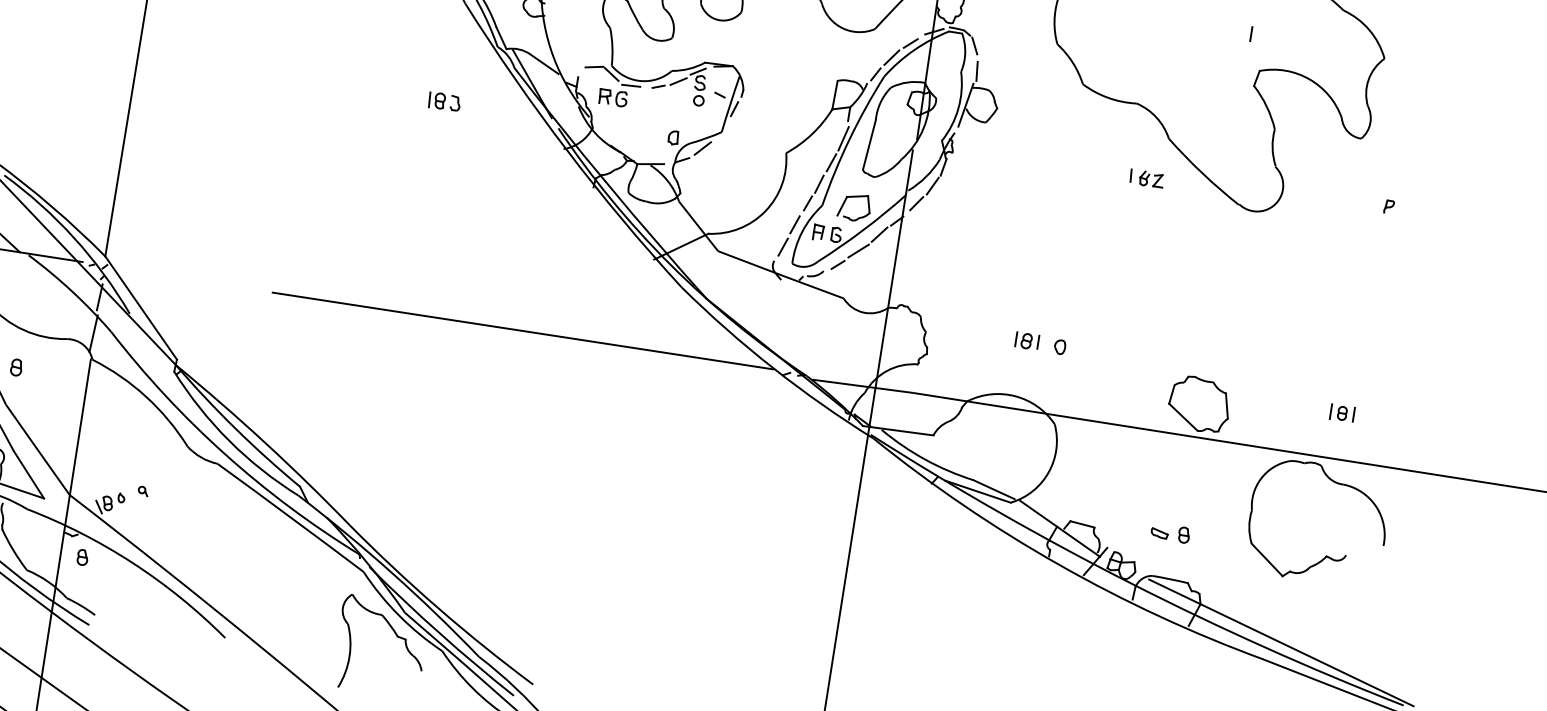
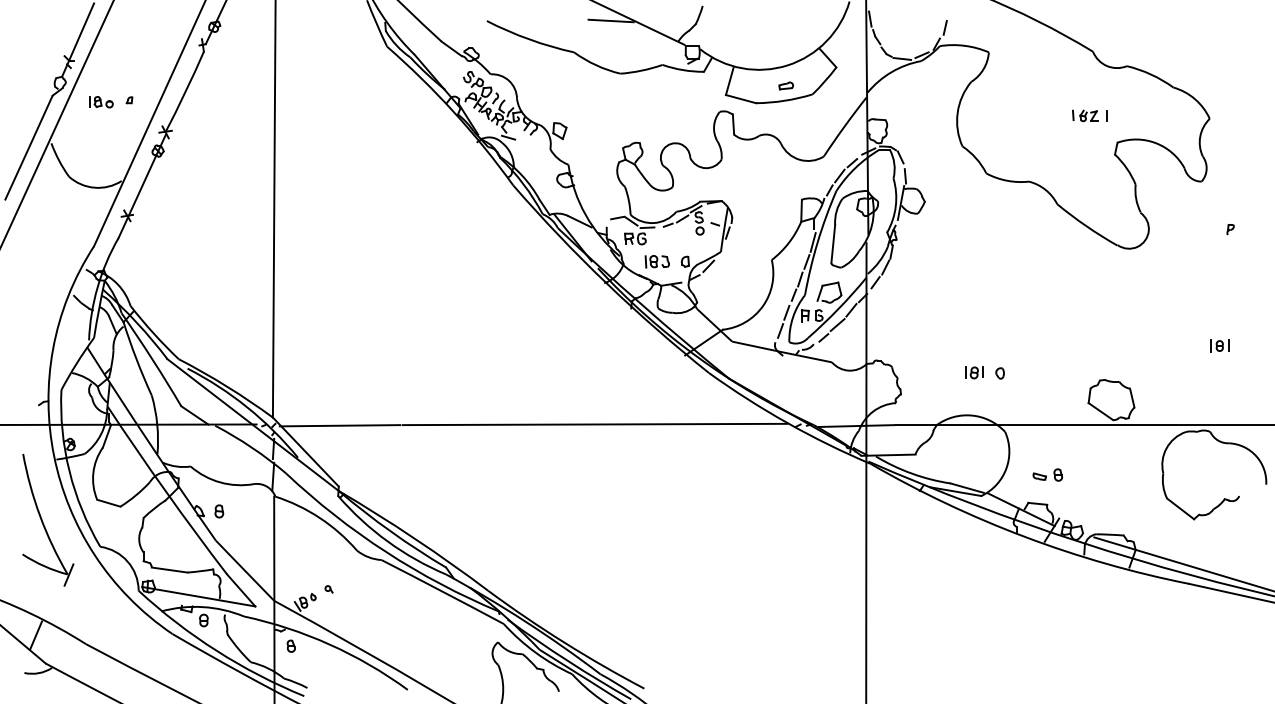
part: (443, 101) -> (656, 261), moved
part: (1146, 178) -> (1085, 115), moved
line: (190, 280) -> (339, 425), added
part: (1342, 412) -> (1219, 345), moved
part: (1170, 532) -> (1047, 474), moved

